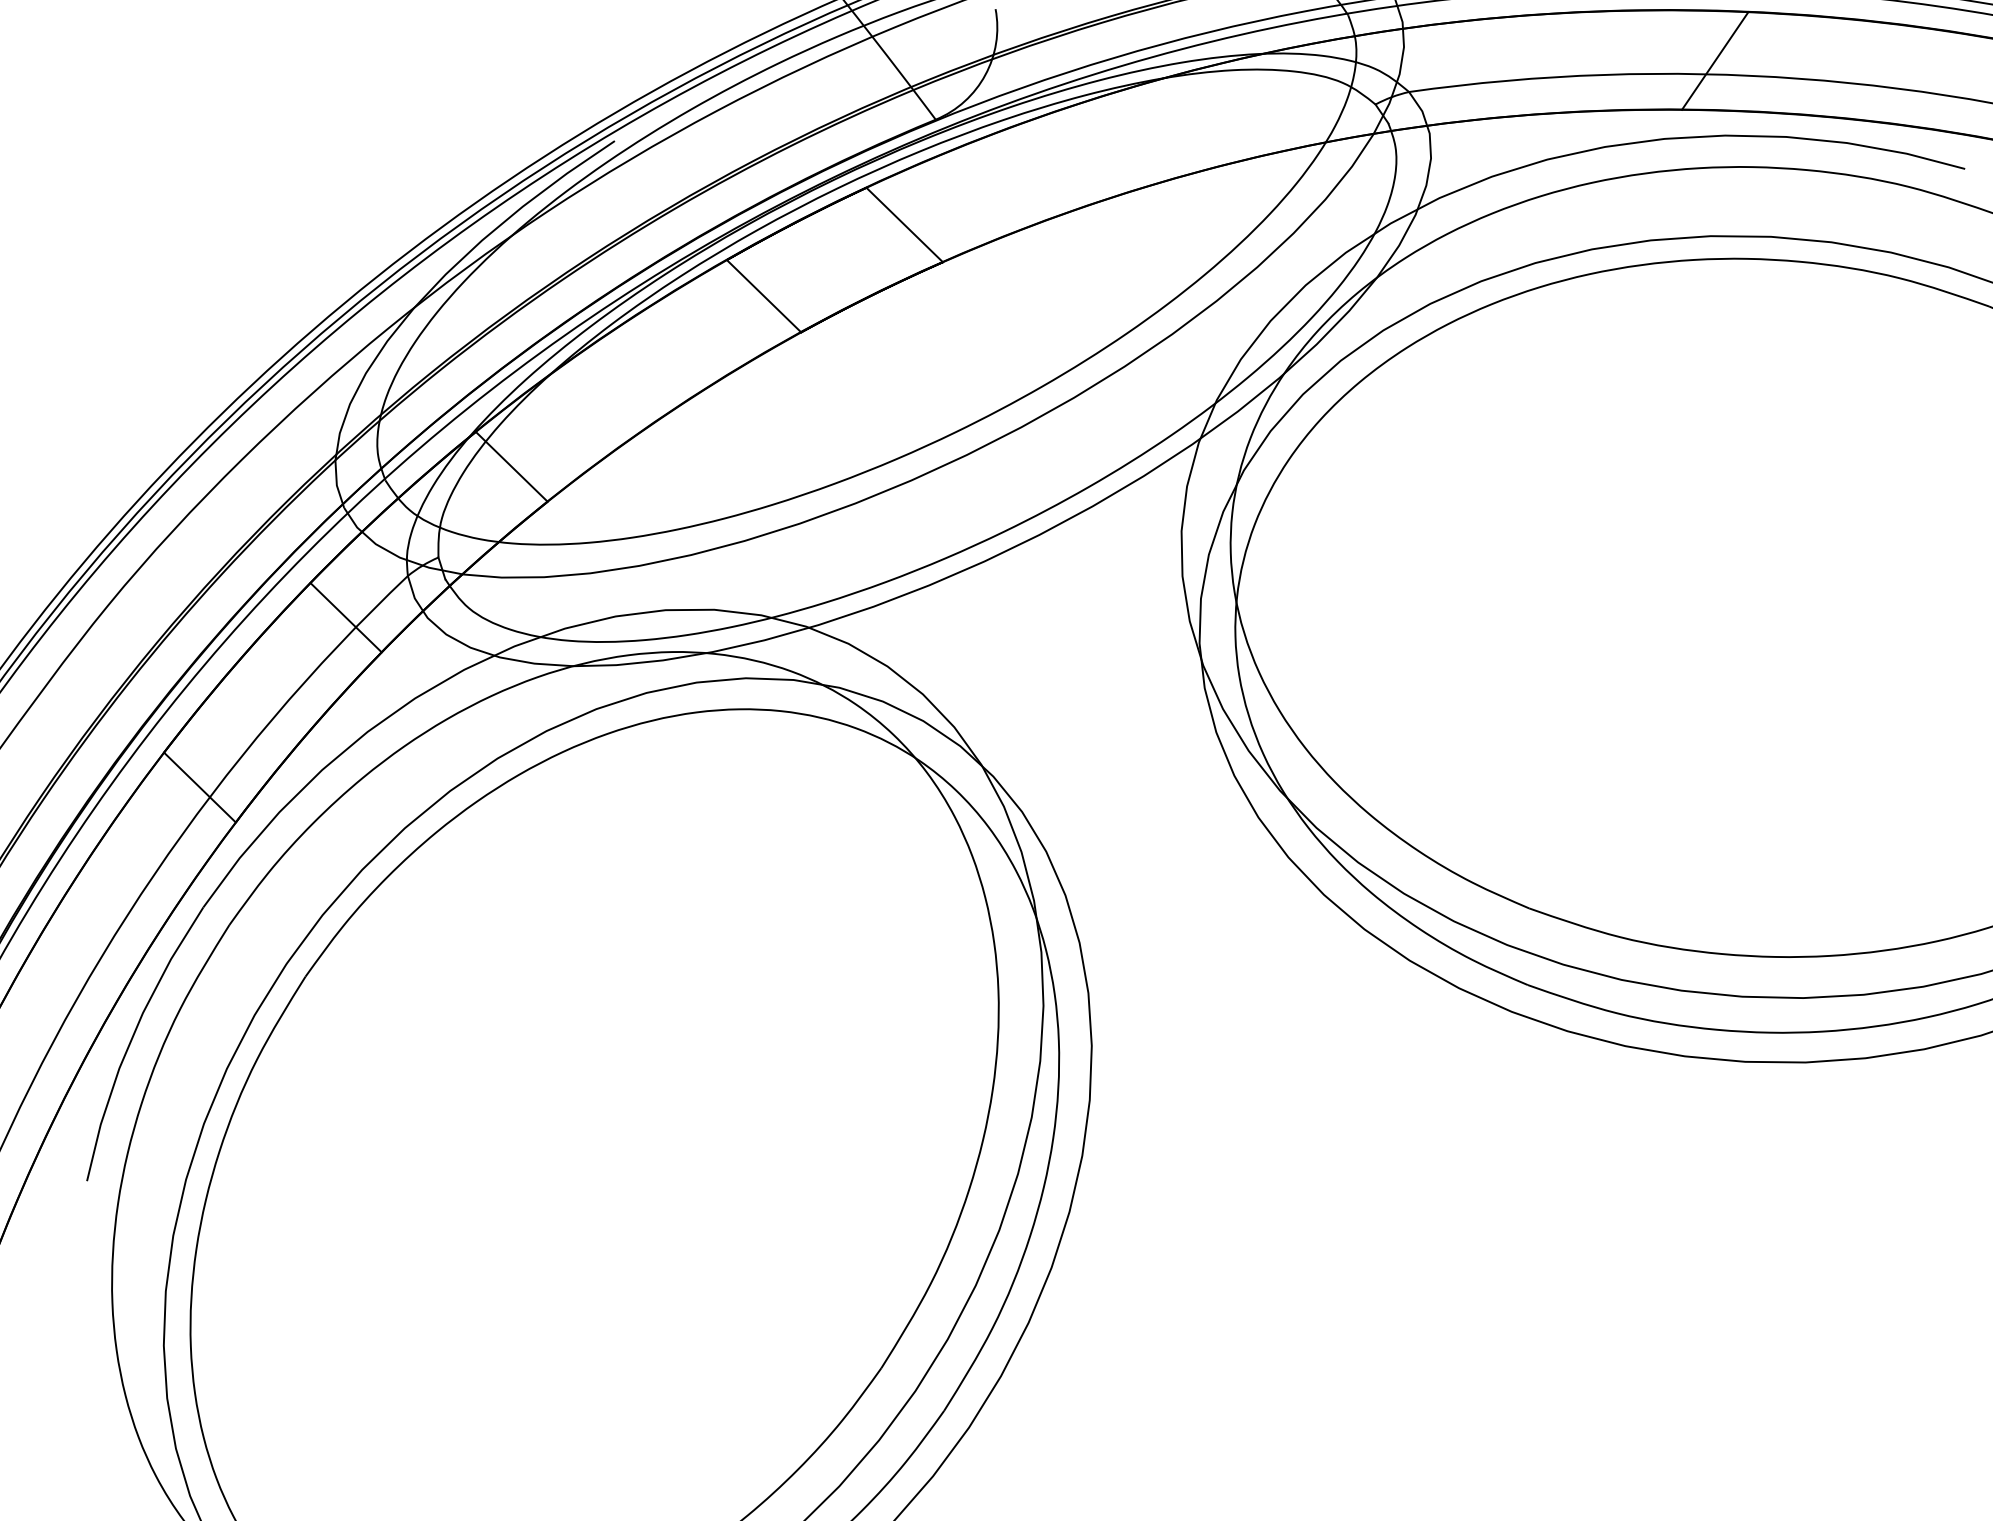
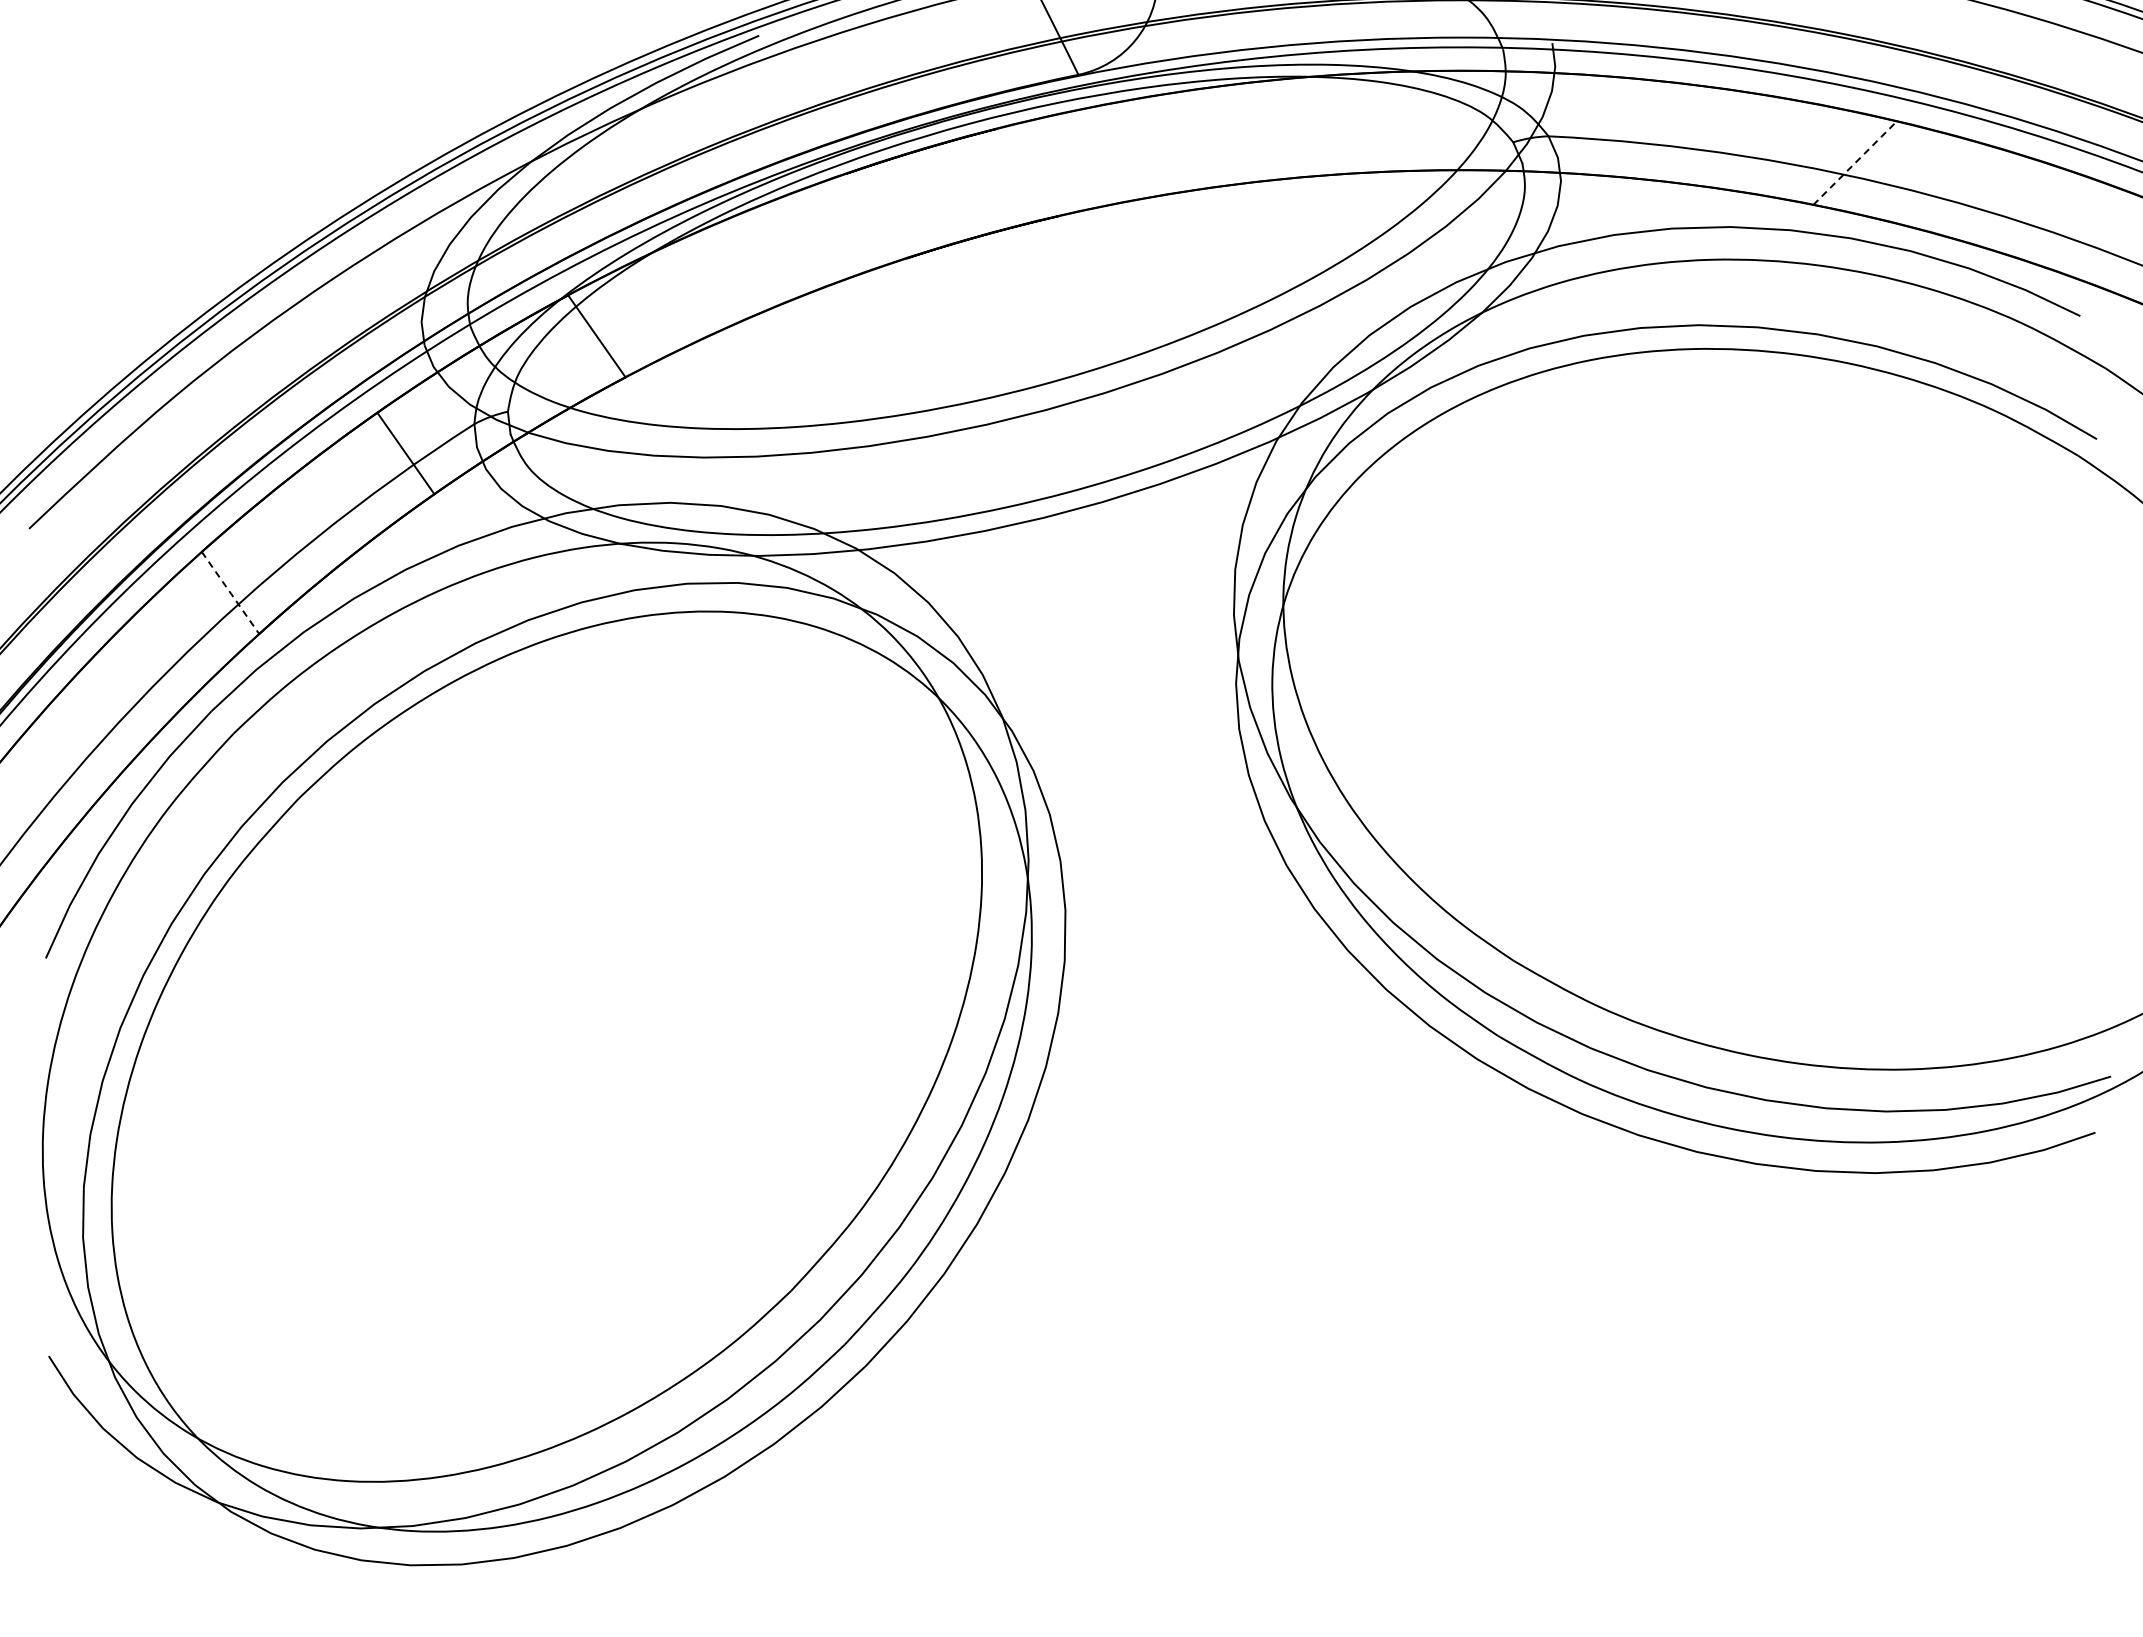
line: (1715, 60) -> (1855, 162), solid -> dashed
line: (904, 225) -> (1027, 172), removed
line: (763, 295) -> (876, 215), removed
line: (200, 788) -> (230, 593), solid -> dashed

